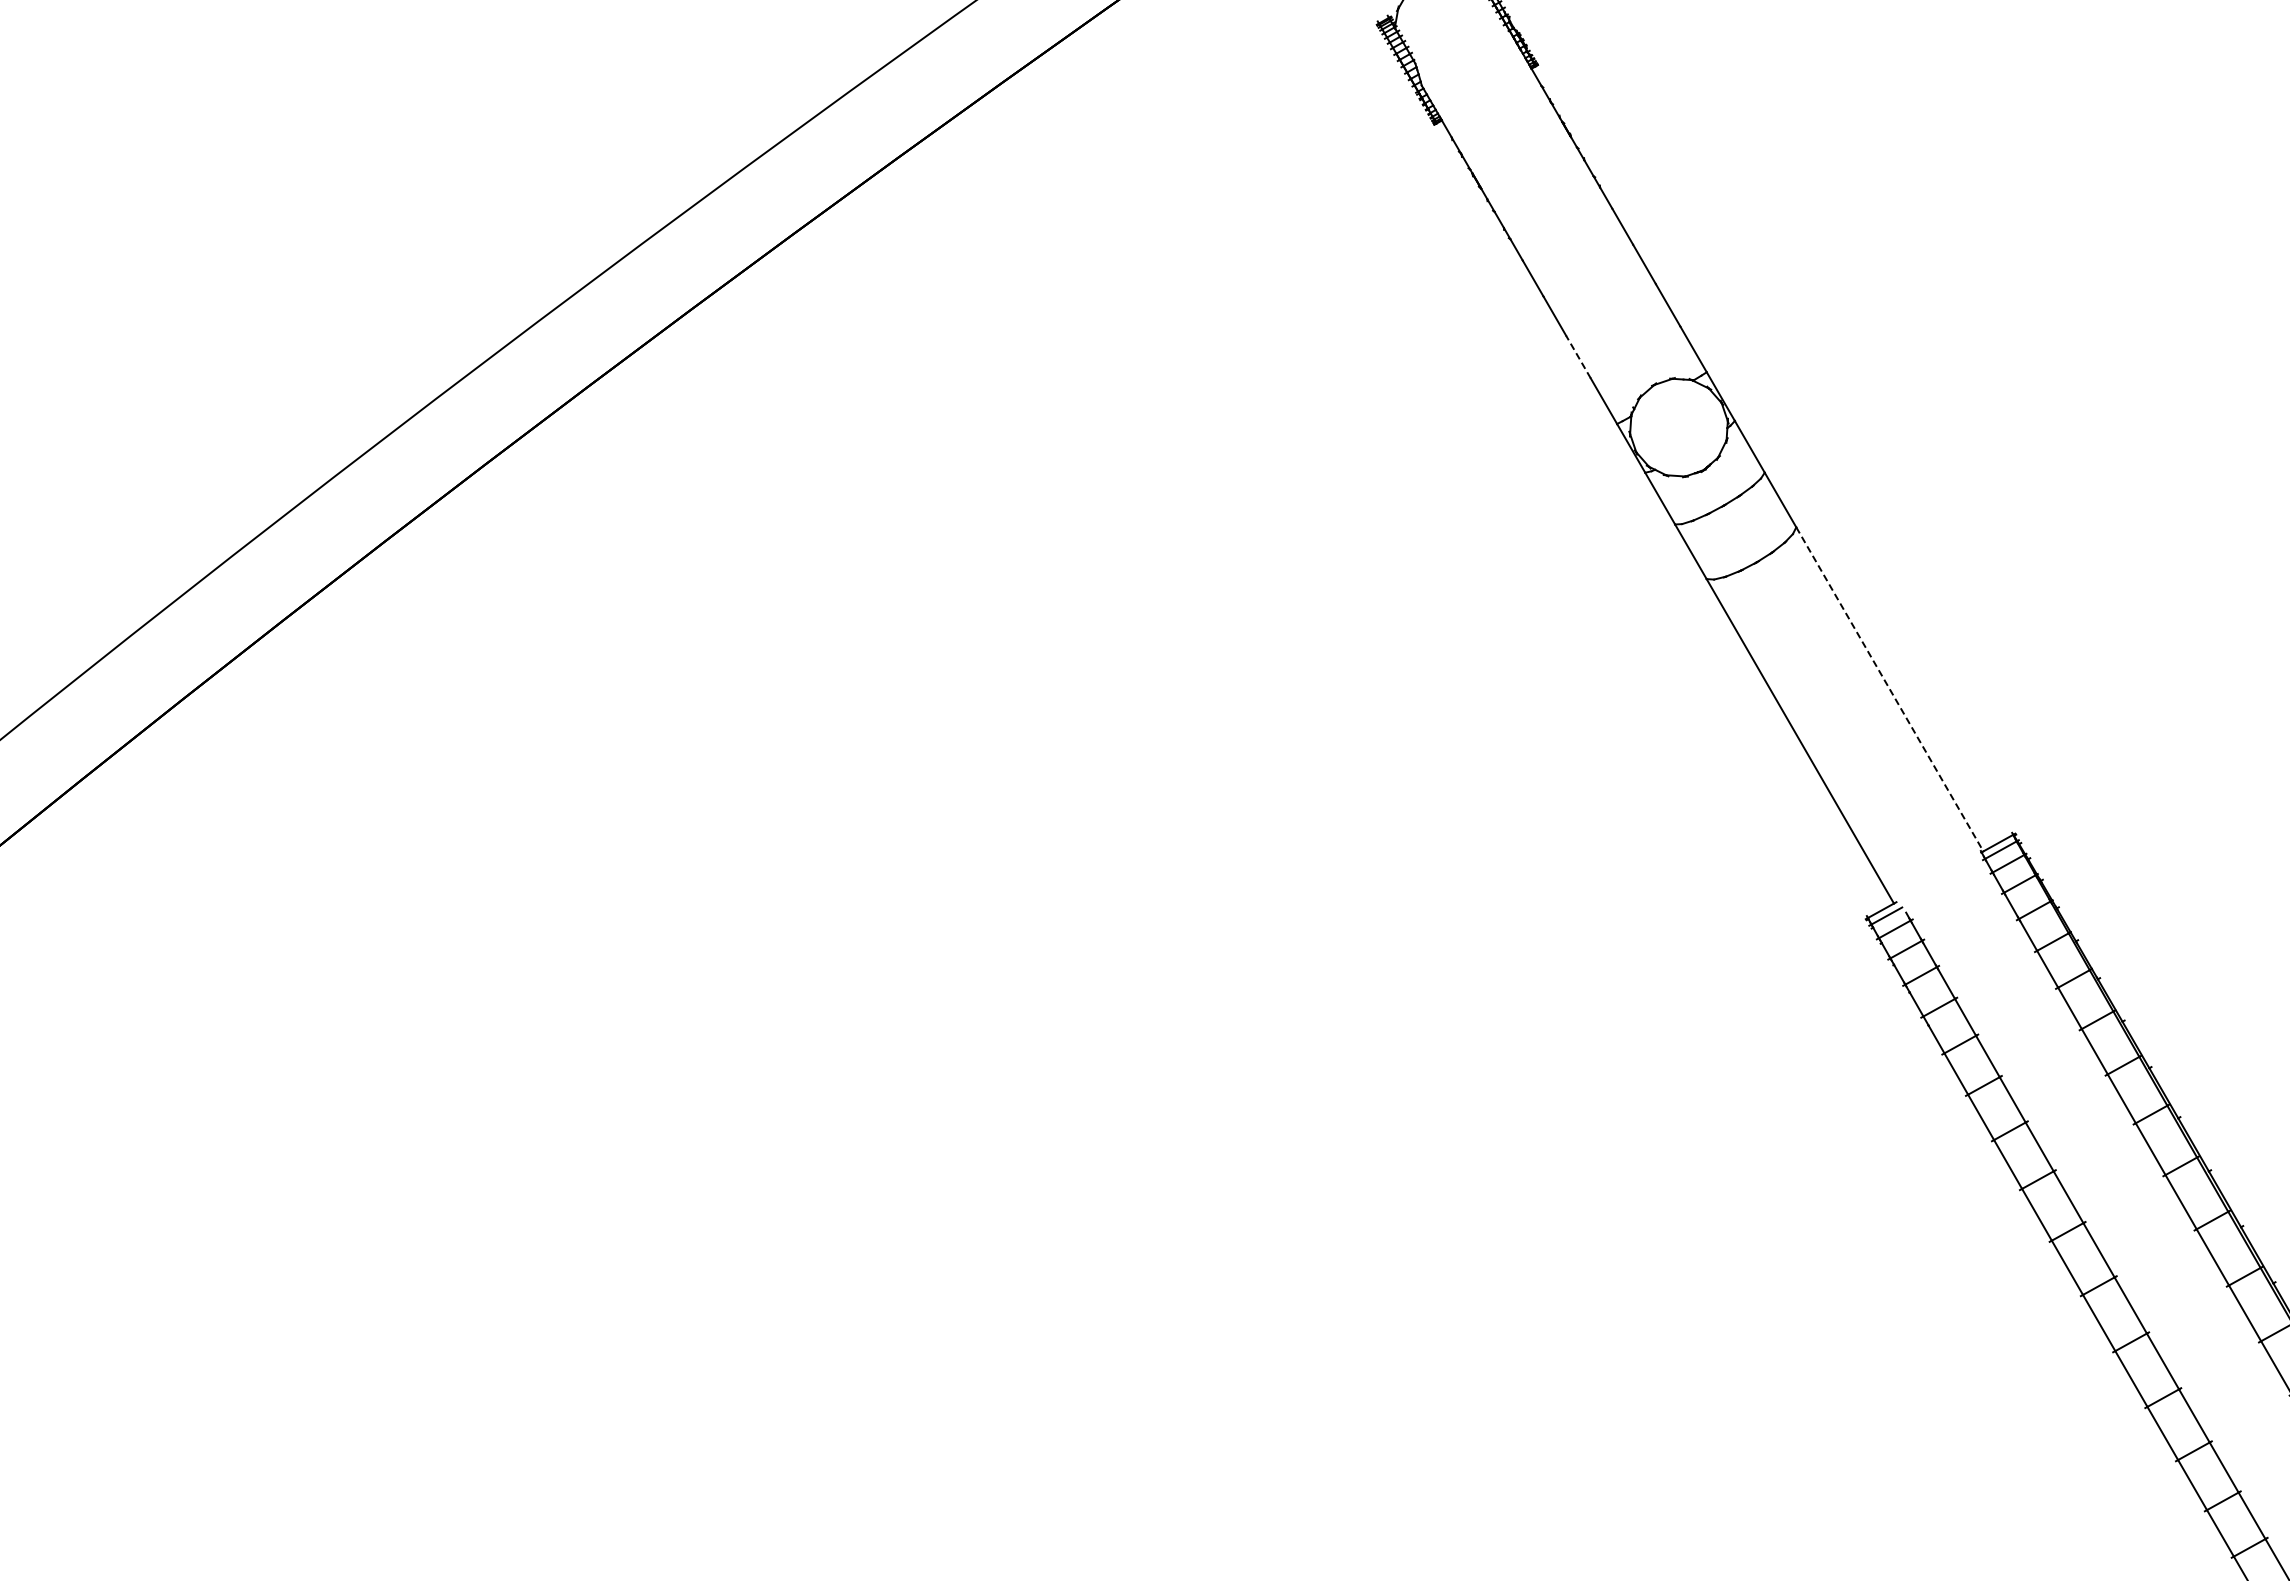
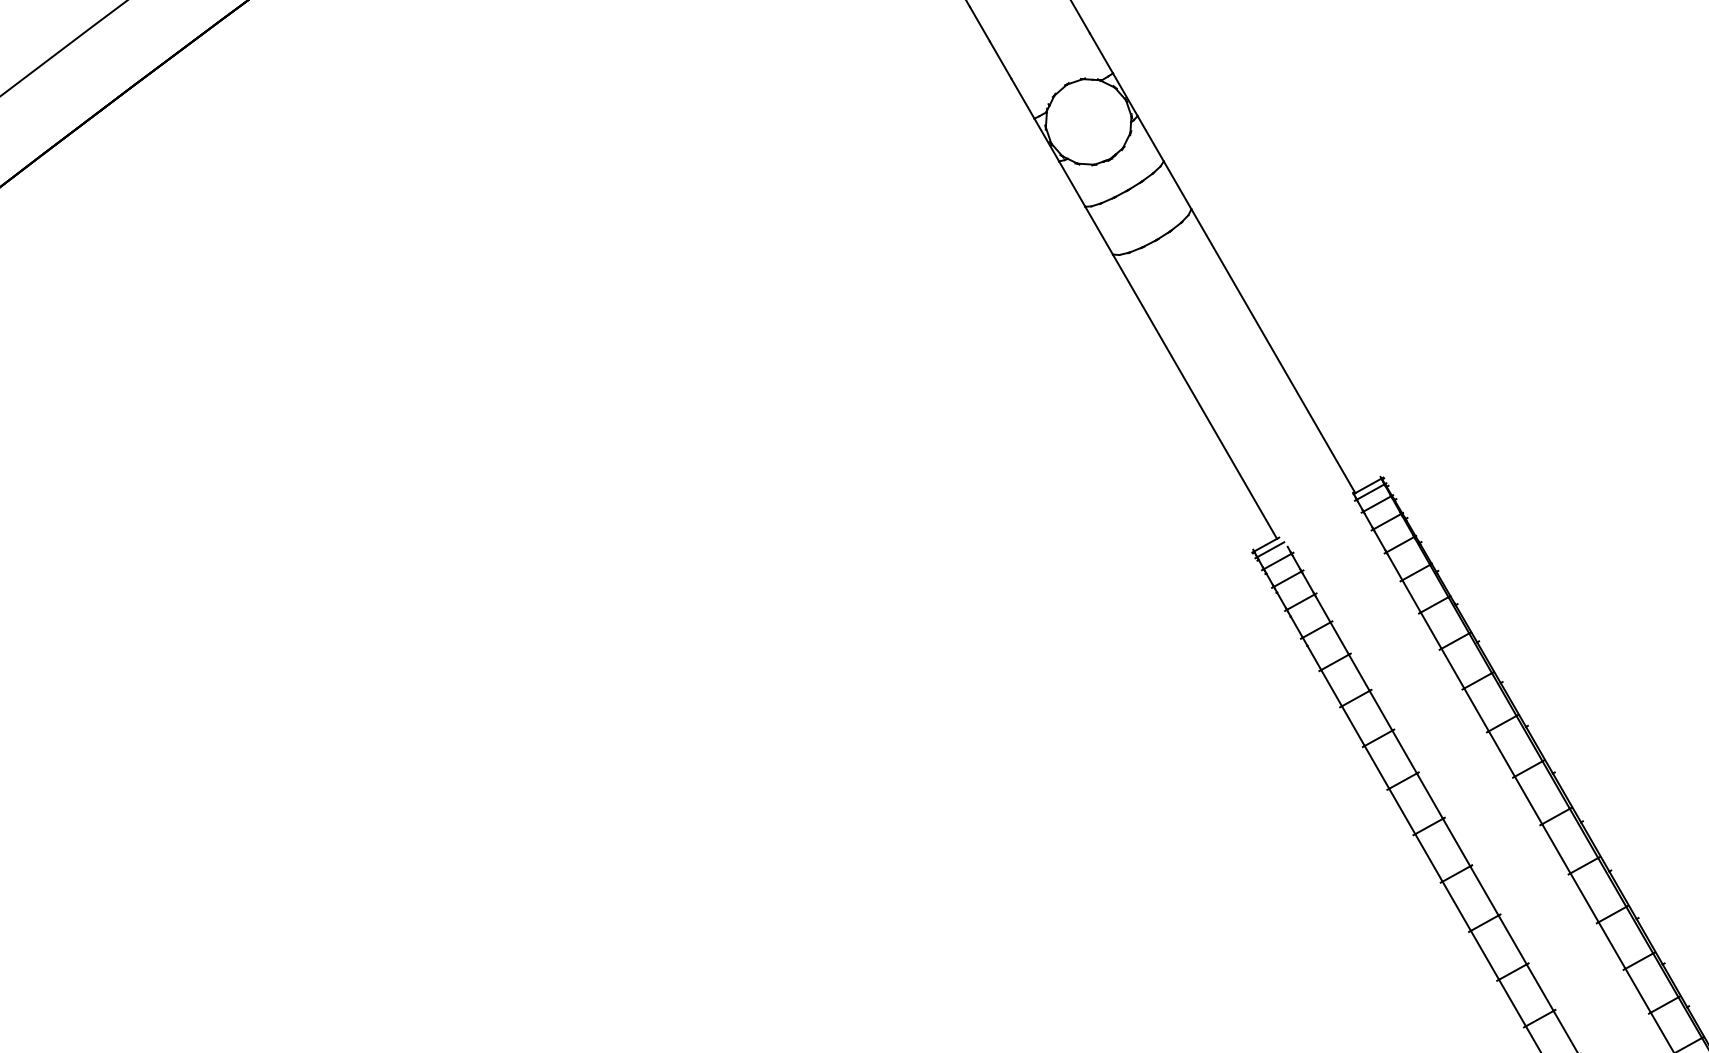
line: (1578, 357) -> (1000, 60), dashed -> solid
line: (1890, 689) -> (1273, 351), dashed -> solid

